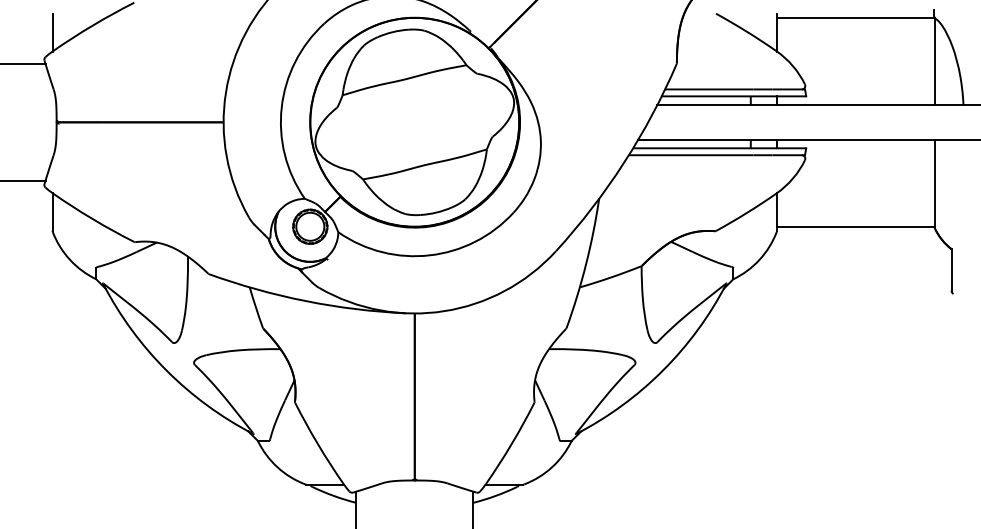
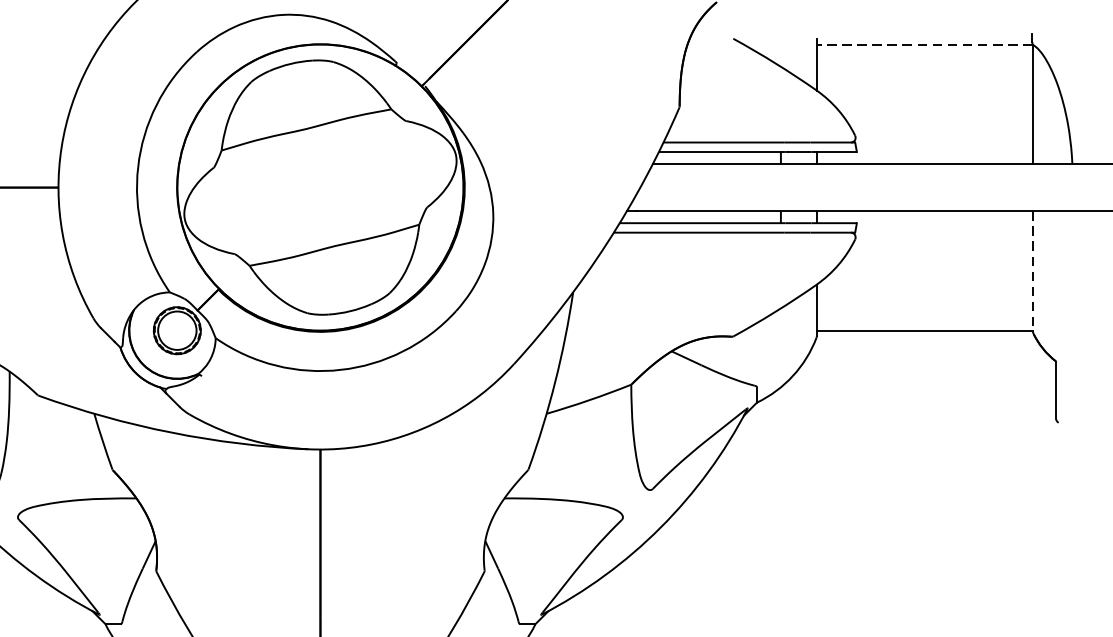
line: (855, 17) -> (924, 43), solid -> dashed
line: (934, 183) -> (1032, 271), solid -> dashed

